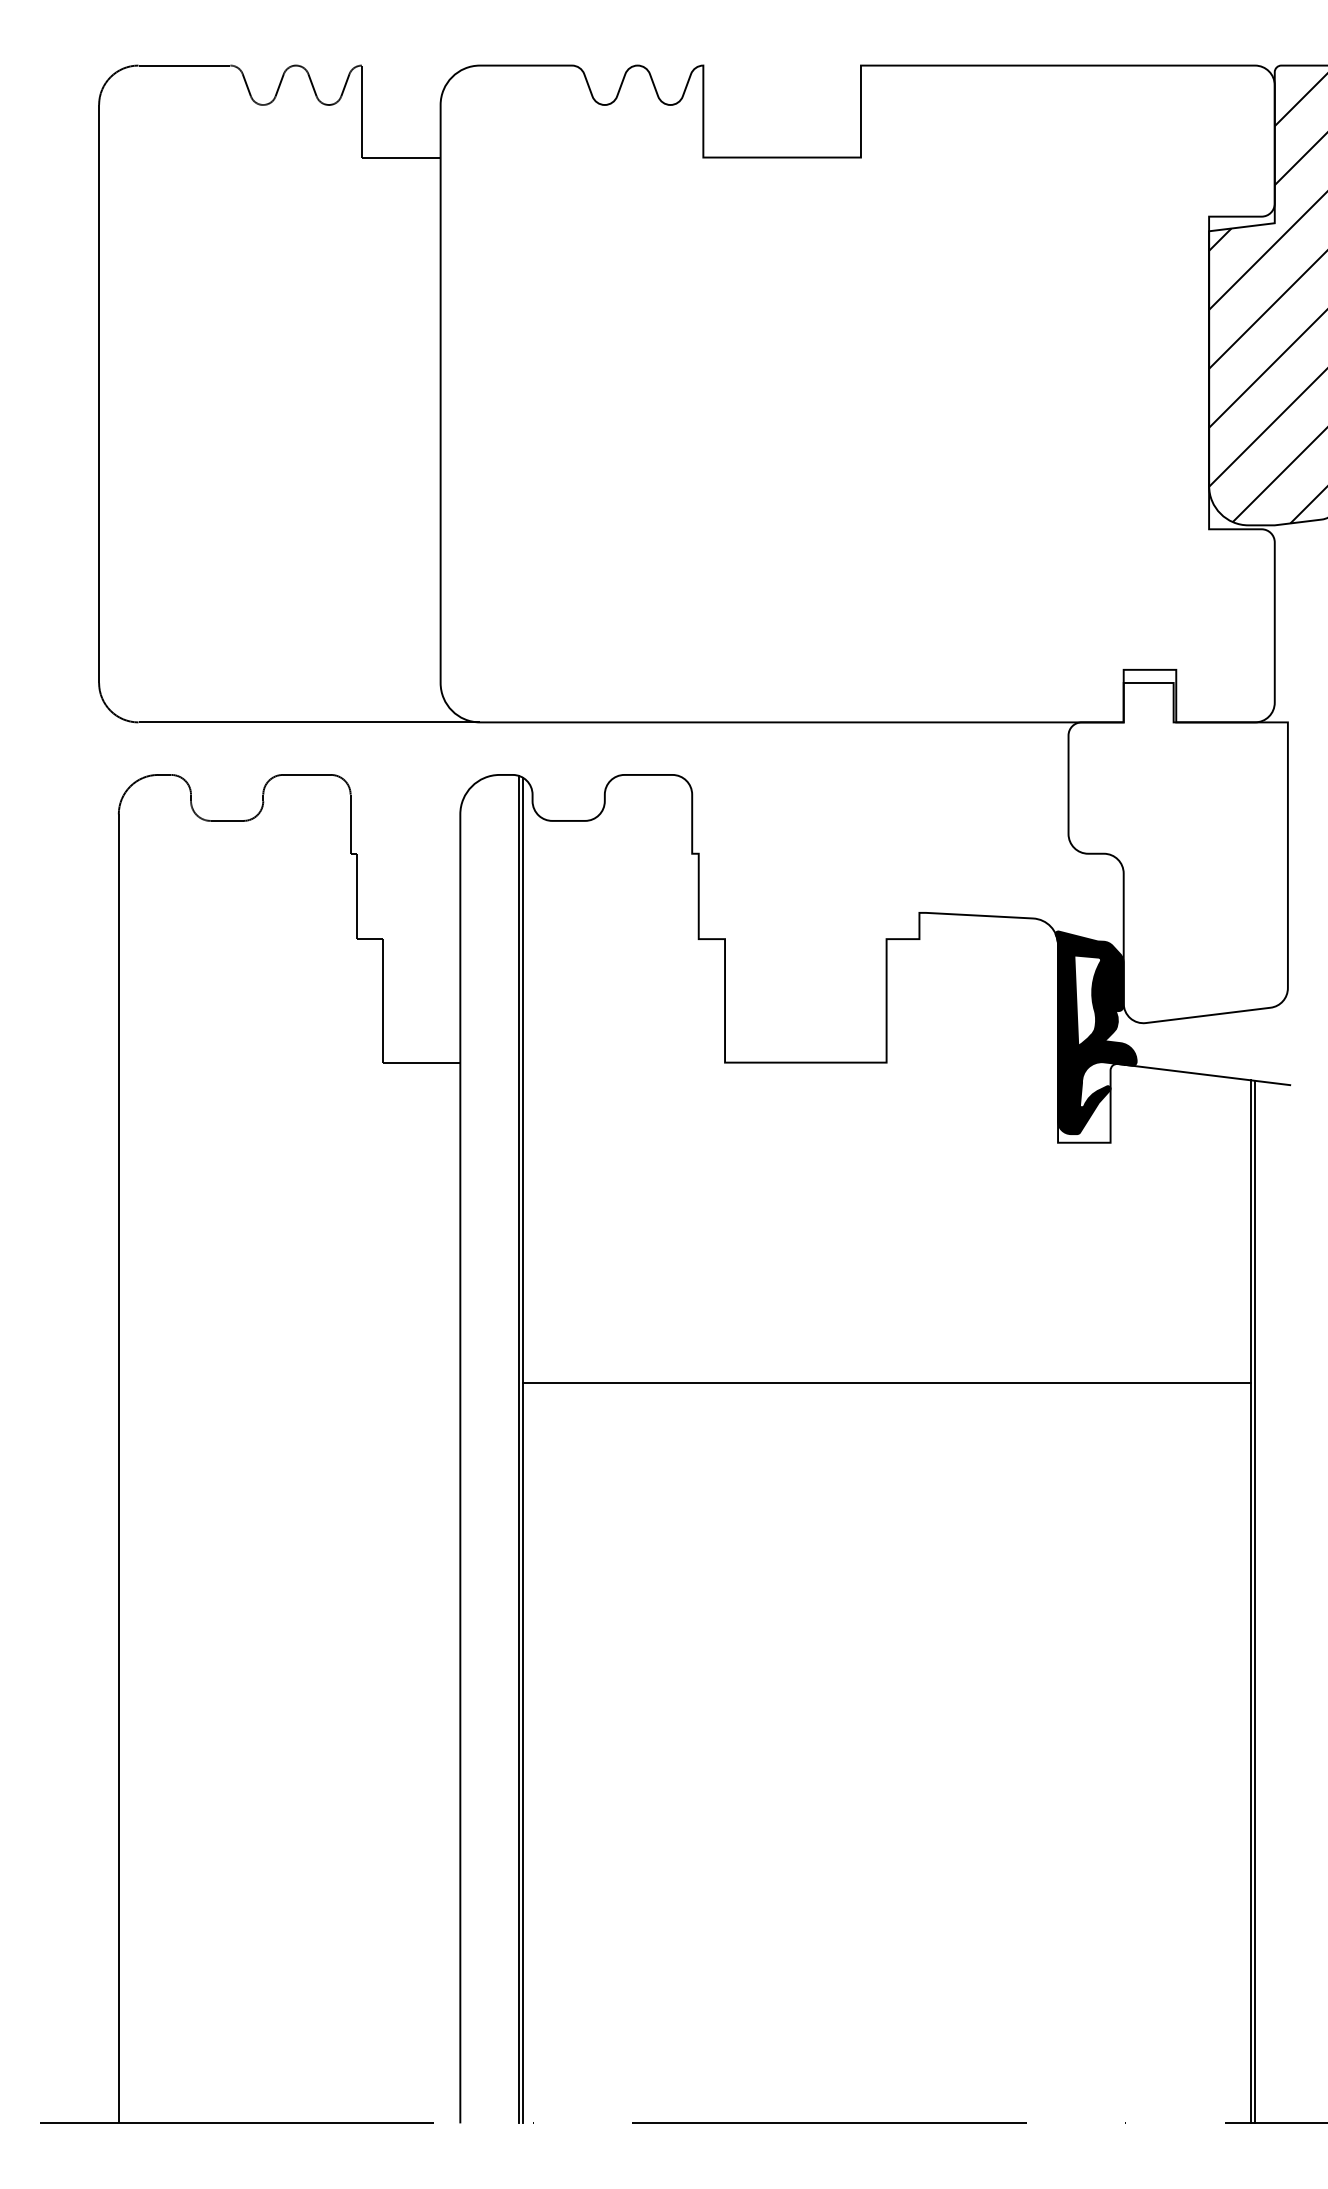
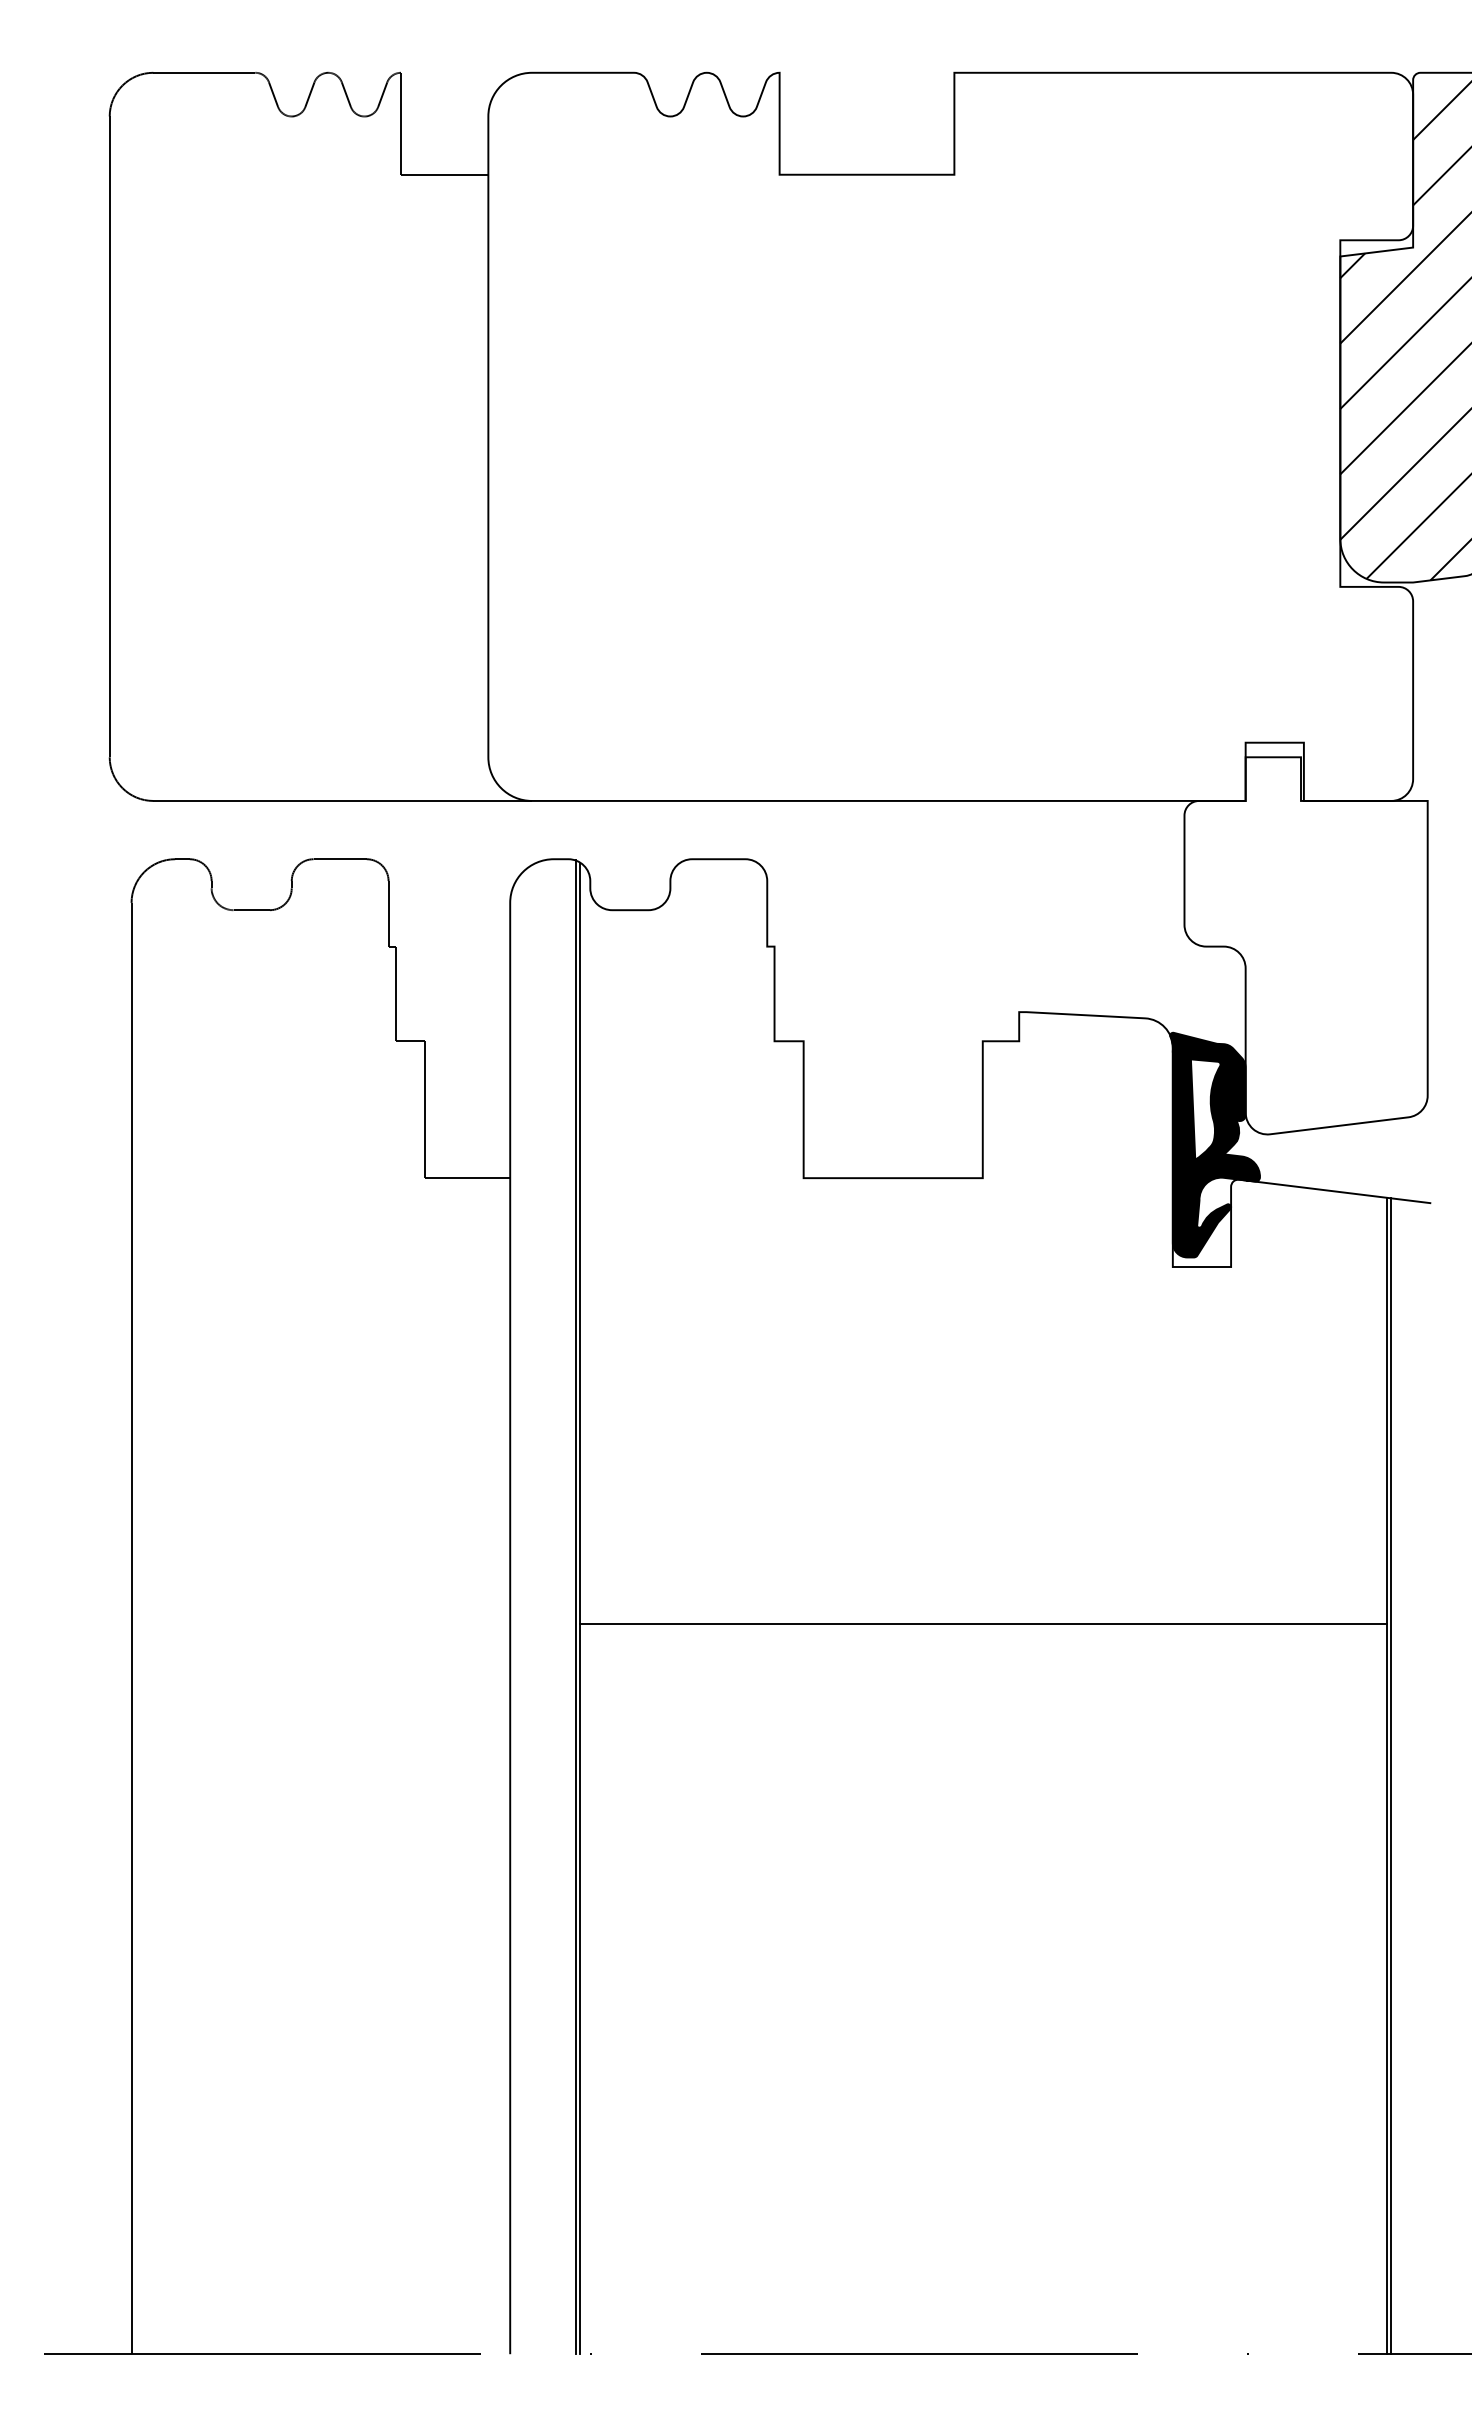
line: (887, 1383) -> (983, 1623), moved

